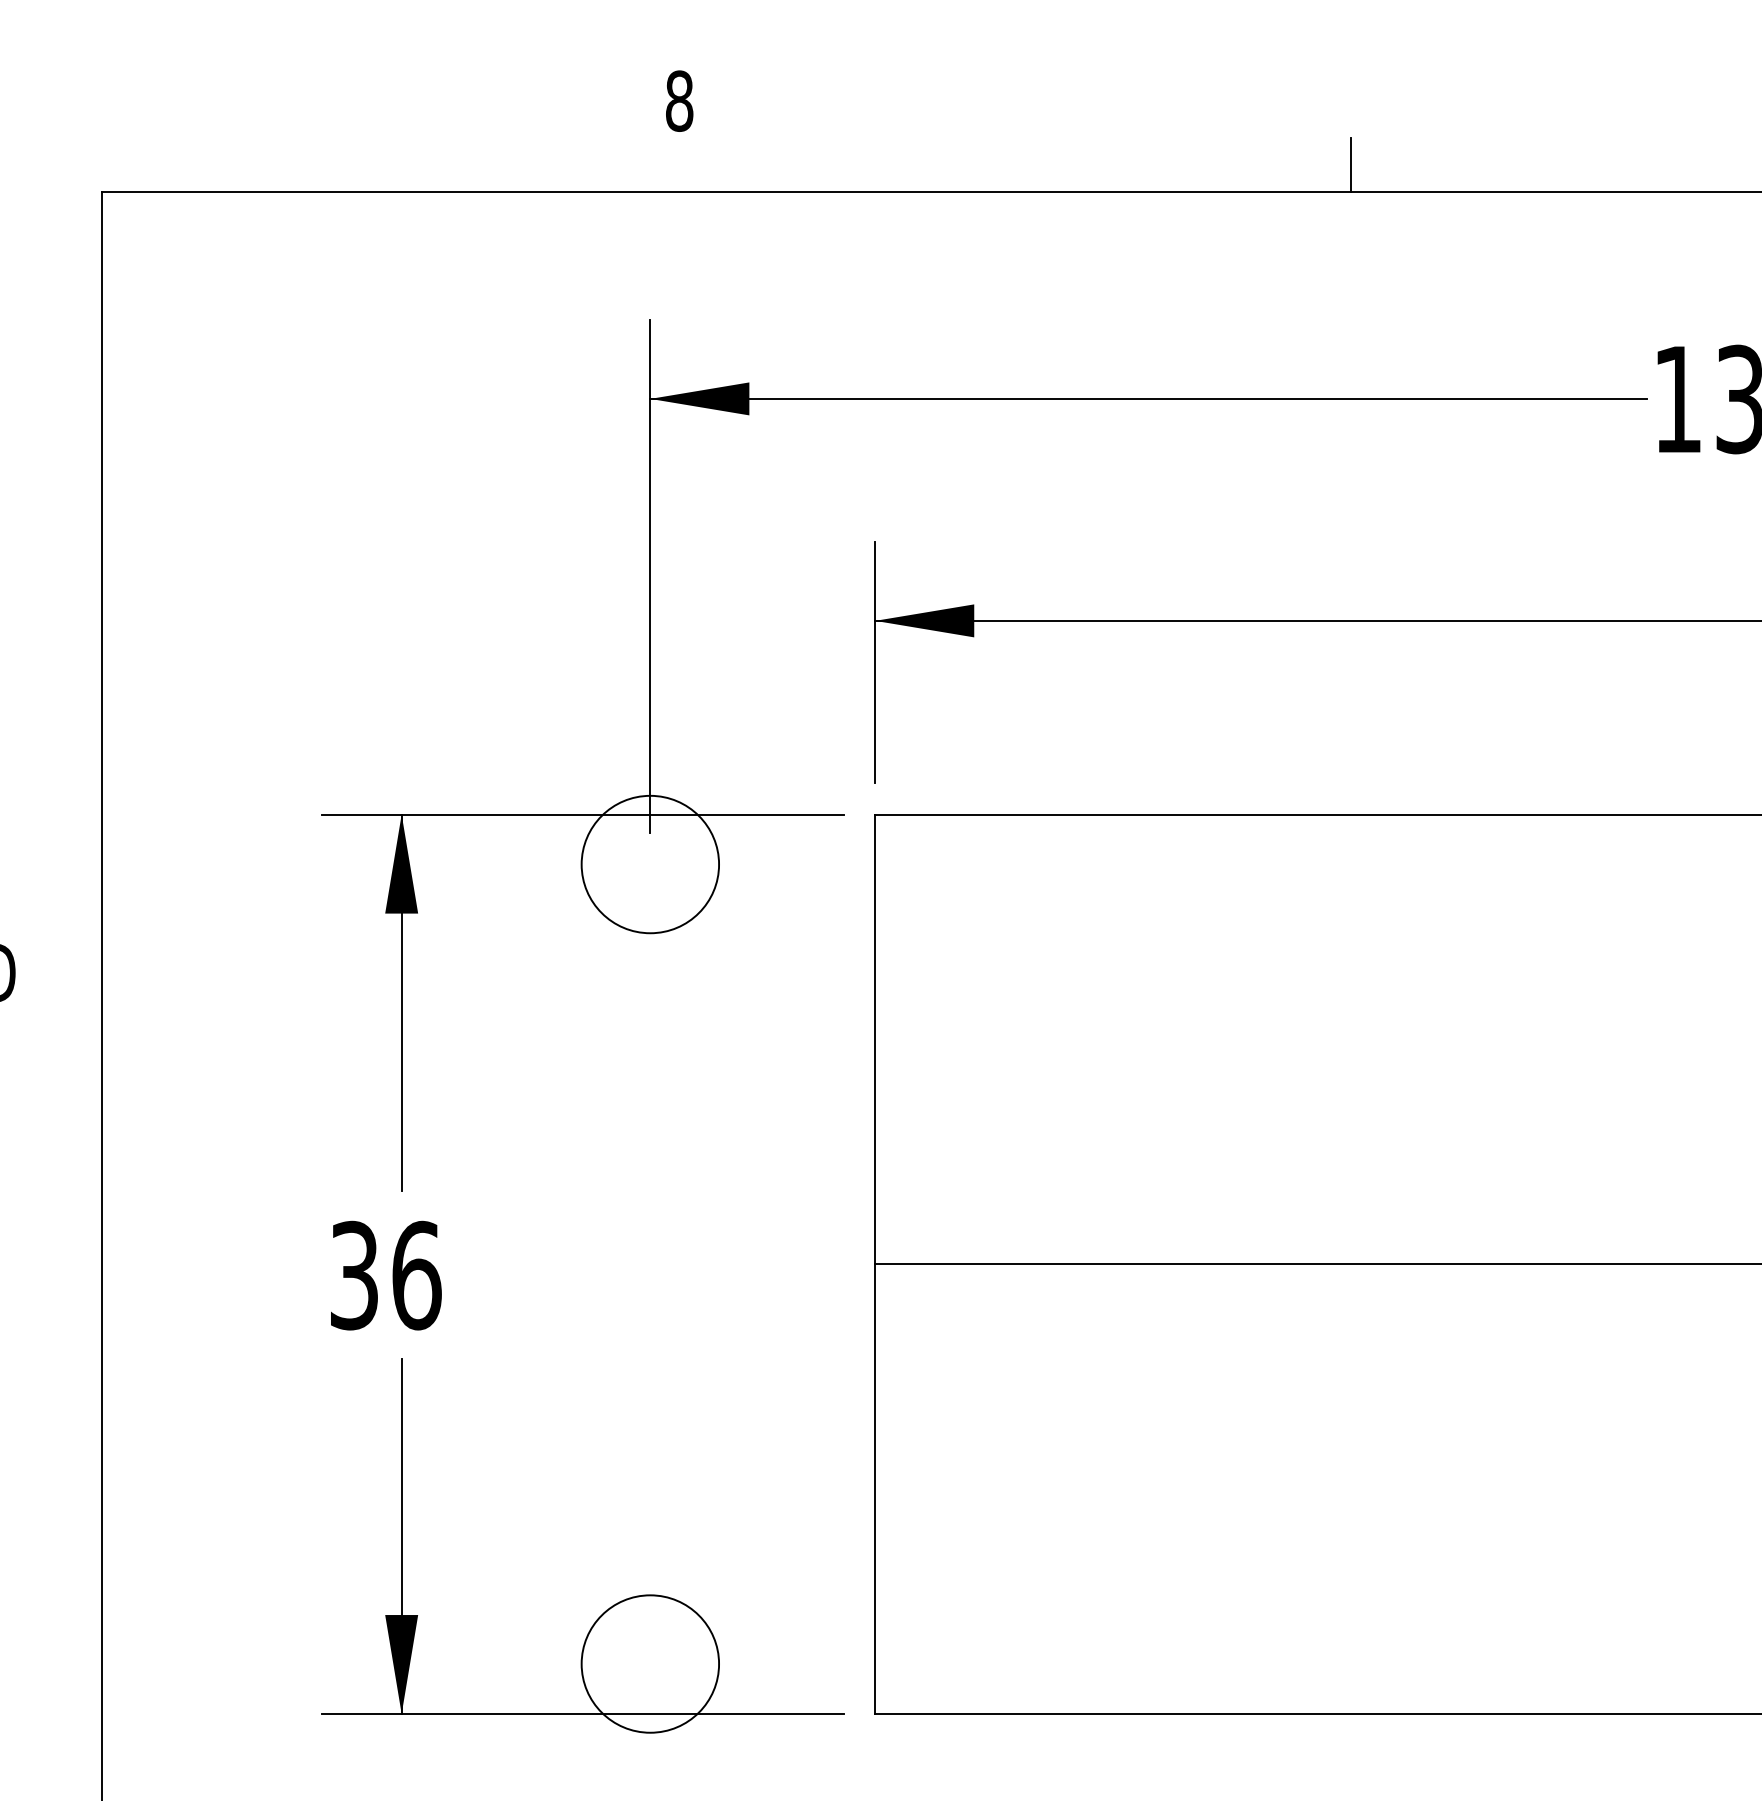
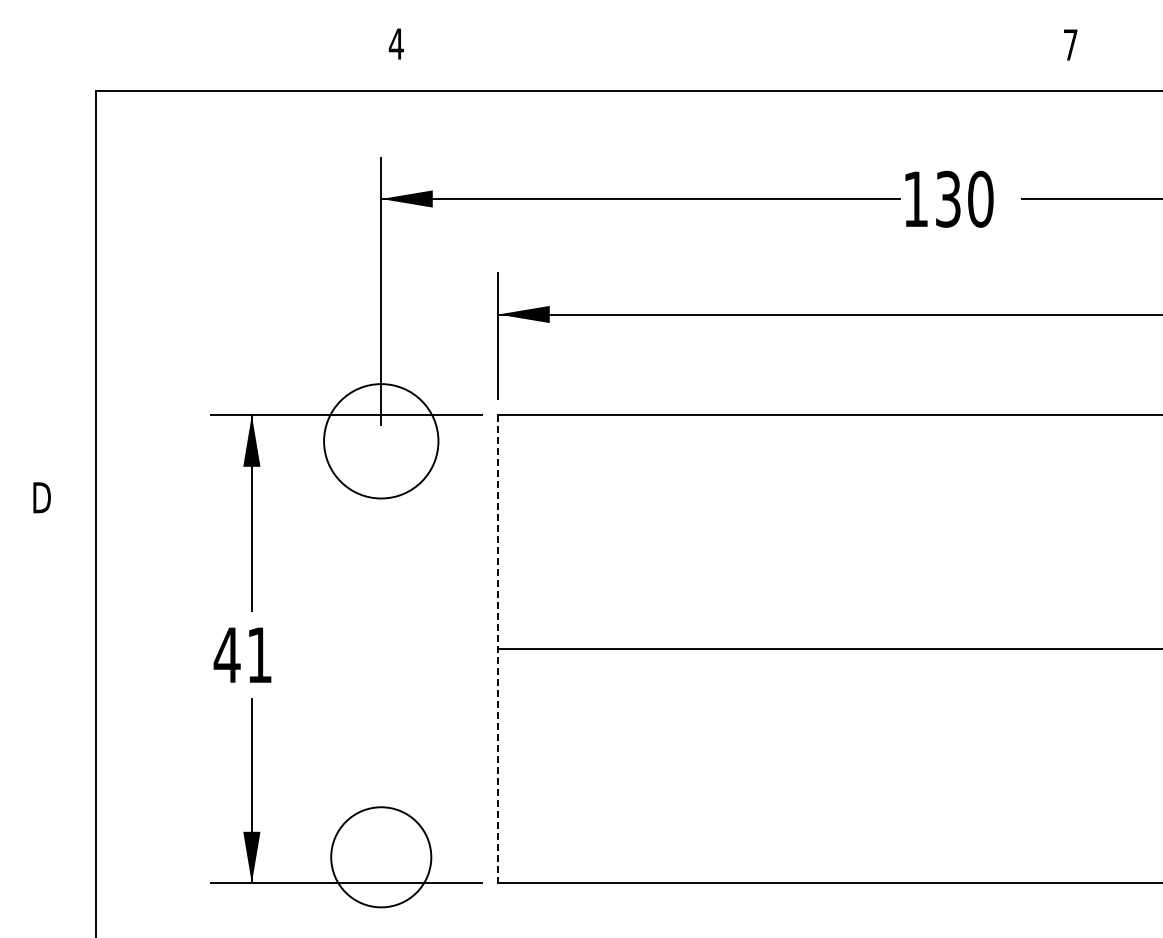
text: (677, 101) -> (395, 44), 8 -> 4
line: (1350, 165) -> (745, 77), removed
circle: (650, 864) -> (381, 441), size x1.6
line: (875, 1264) -> (498, 649), solid -> dashed
text: (383, 1274) -> (242, 654), 36 -> 41
circle: (650, 1664) -> (381, 857), size x1.4

